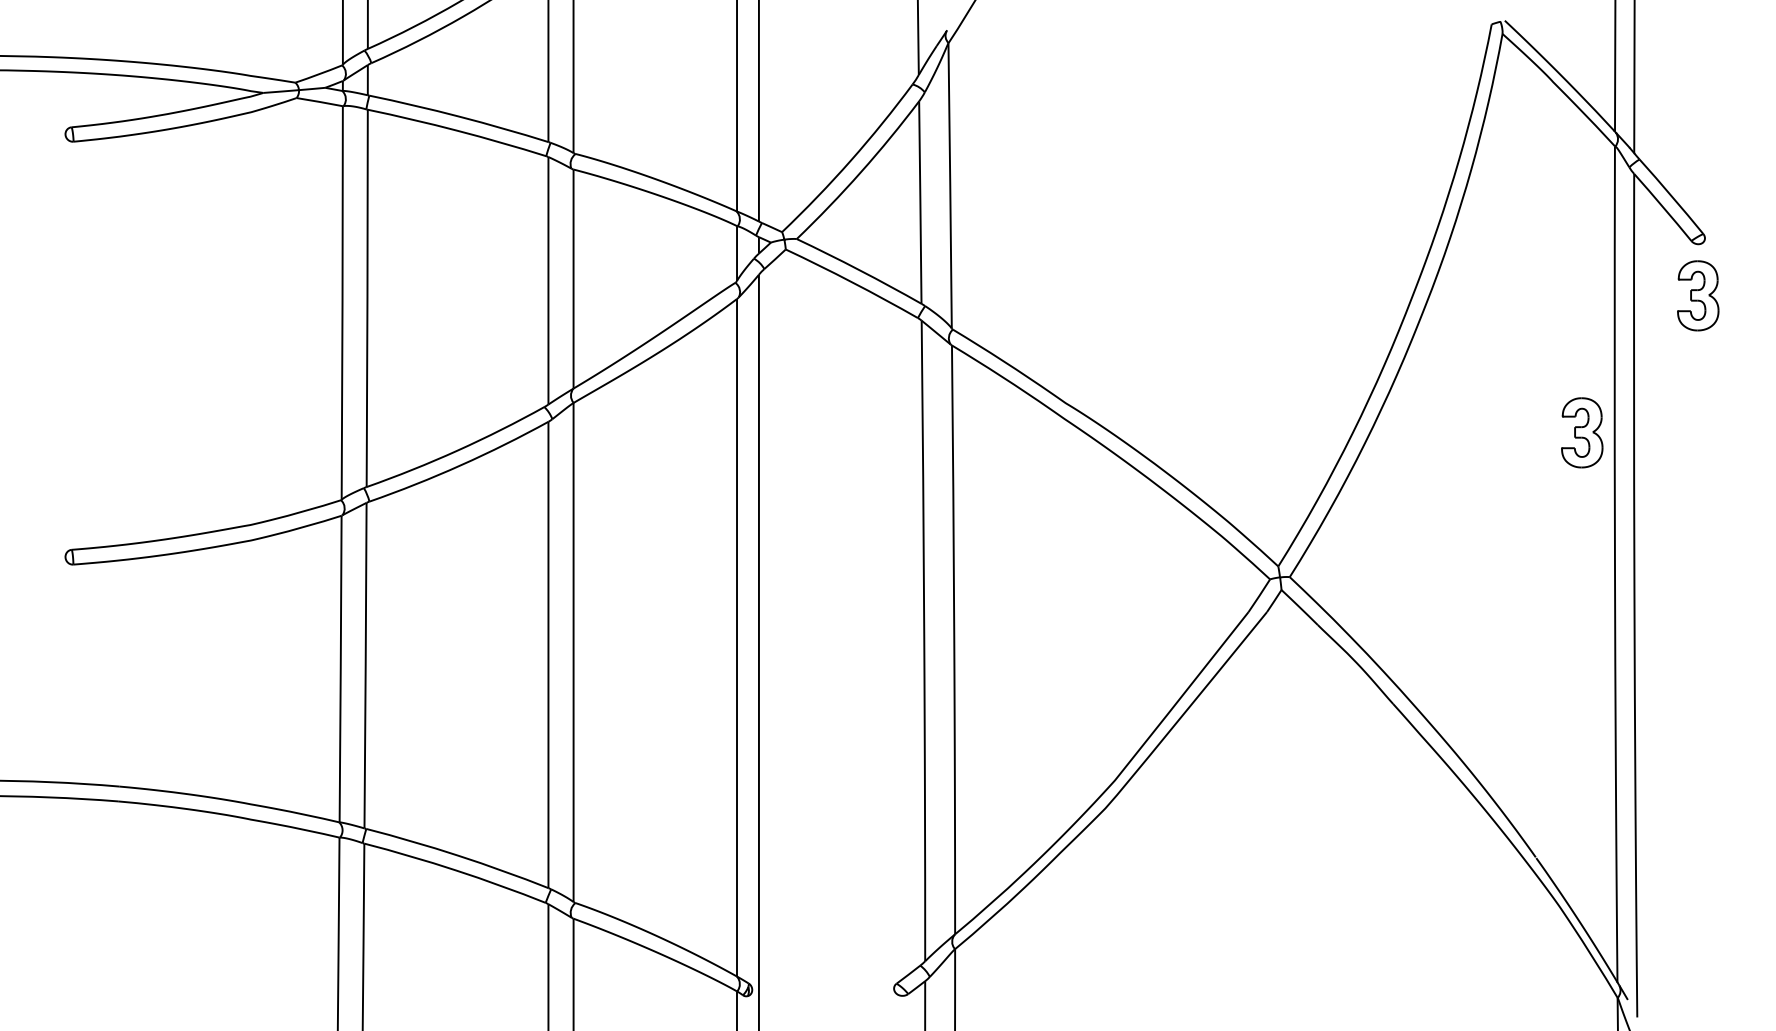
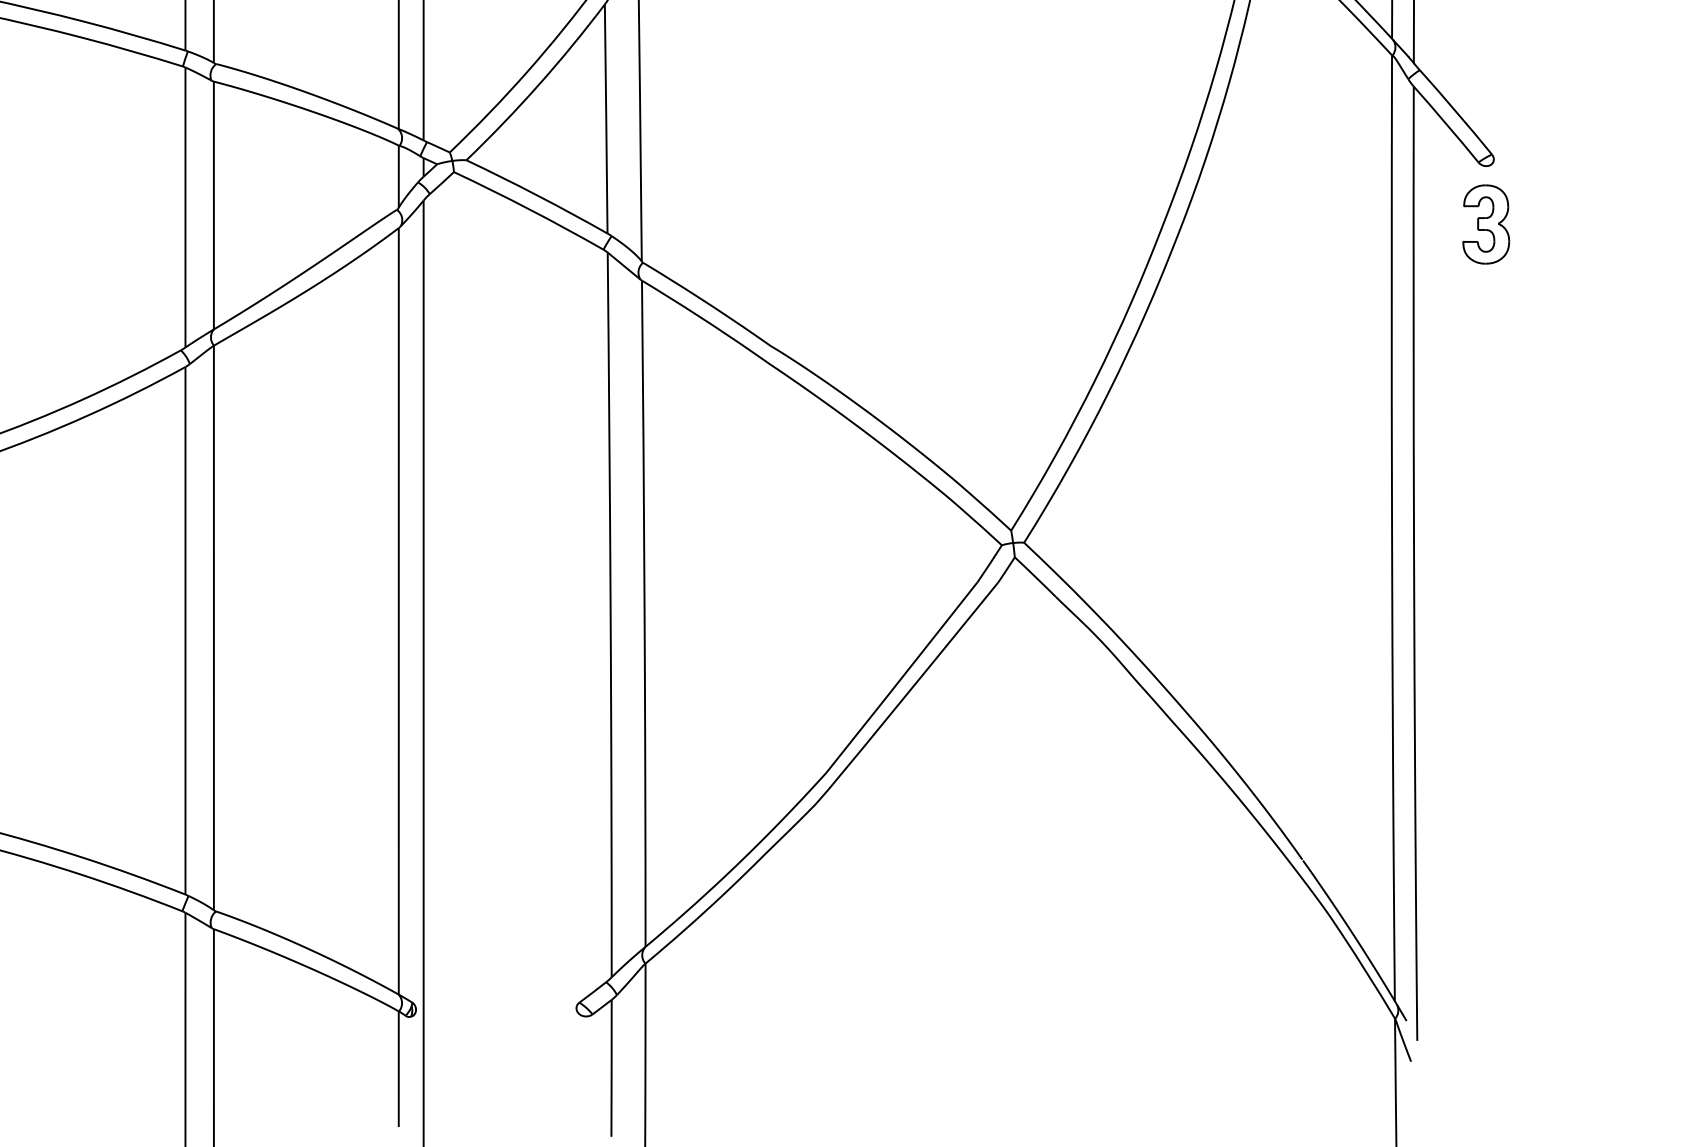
part: (1582, 432) -> (1355, 379), removed

